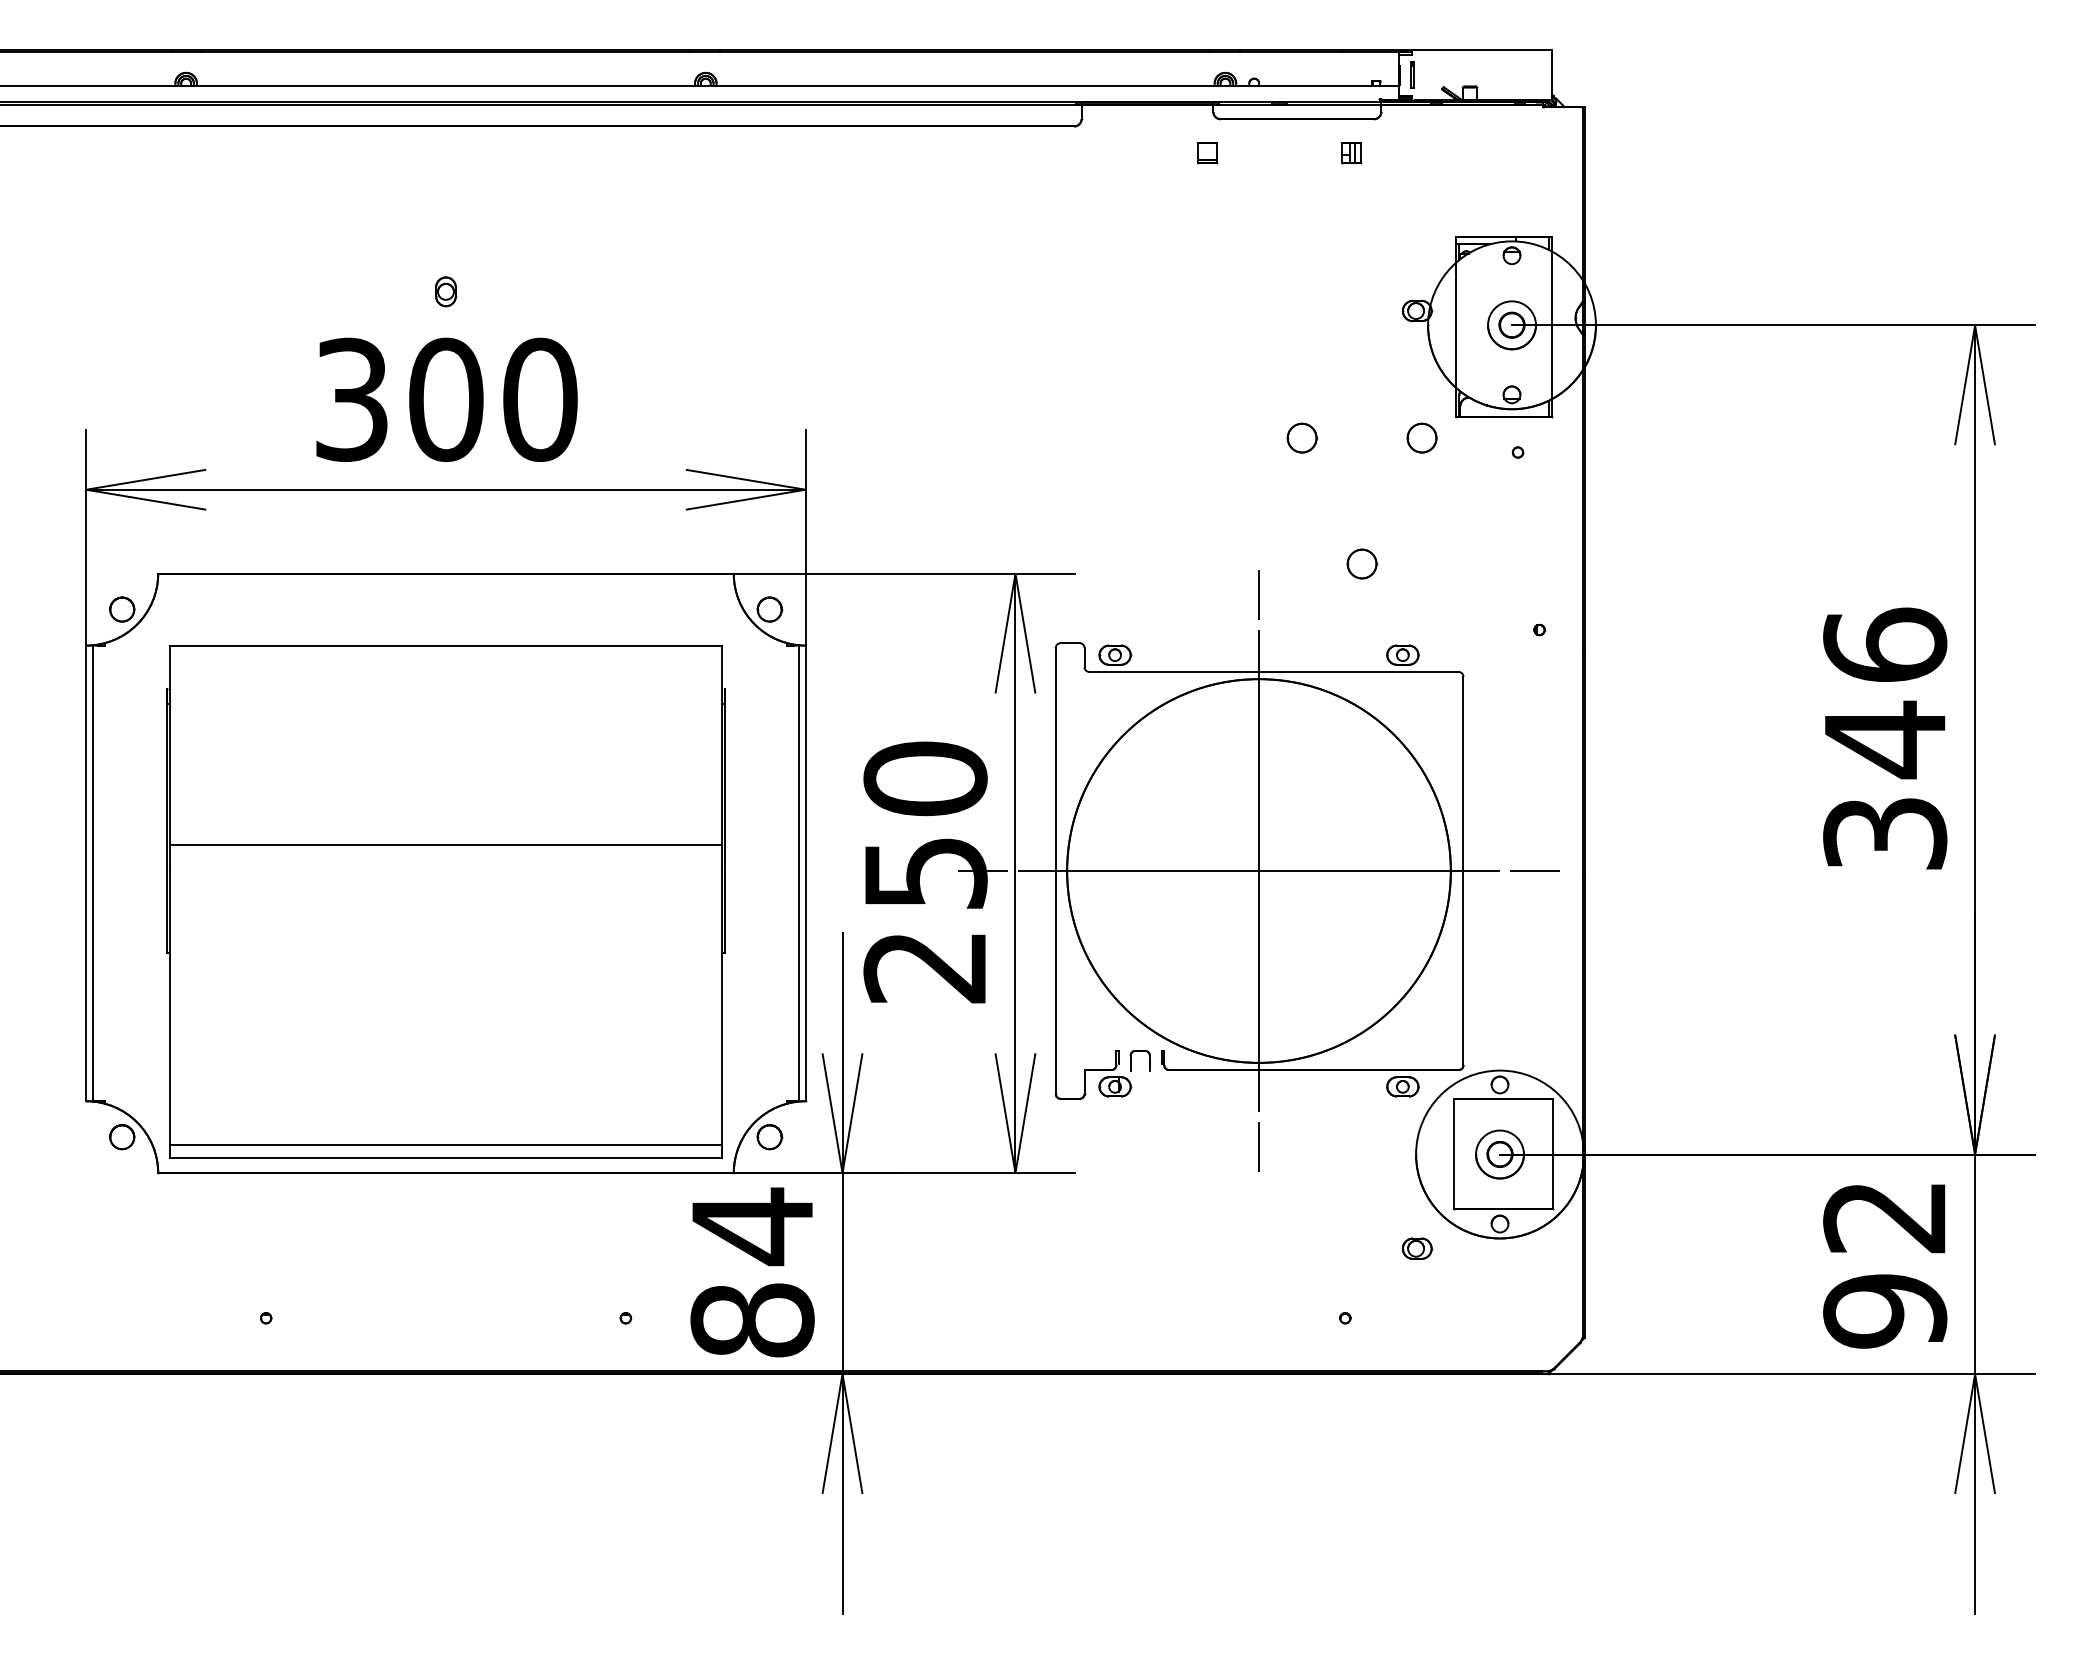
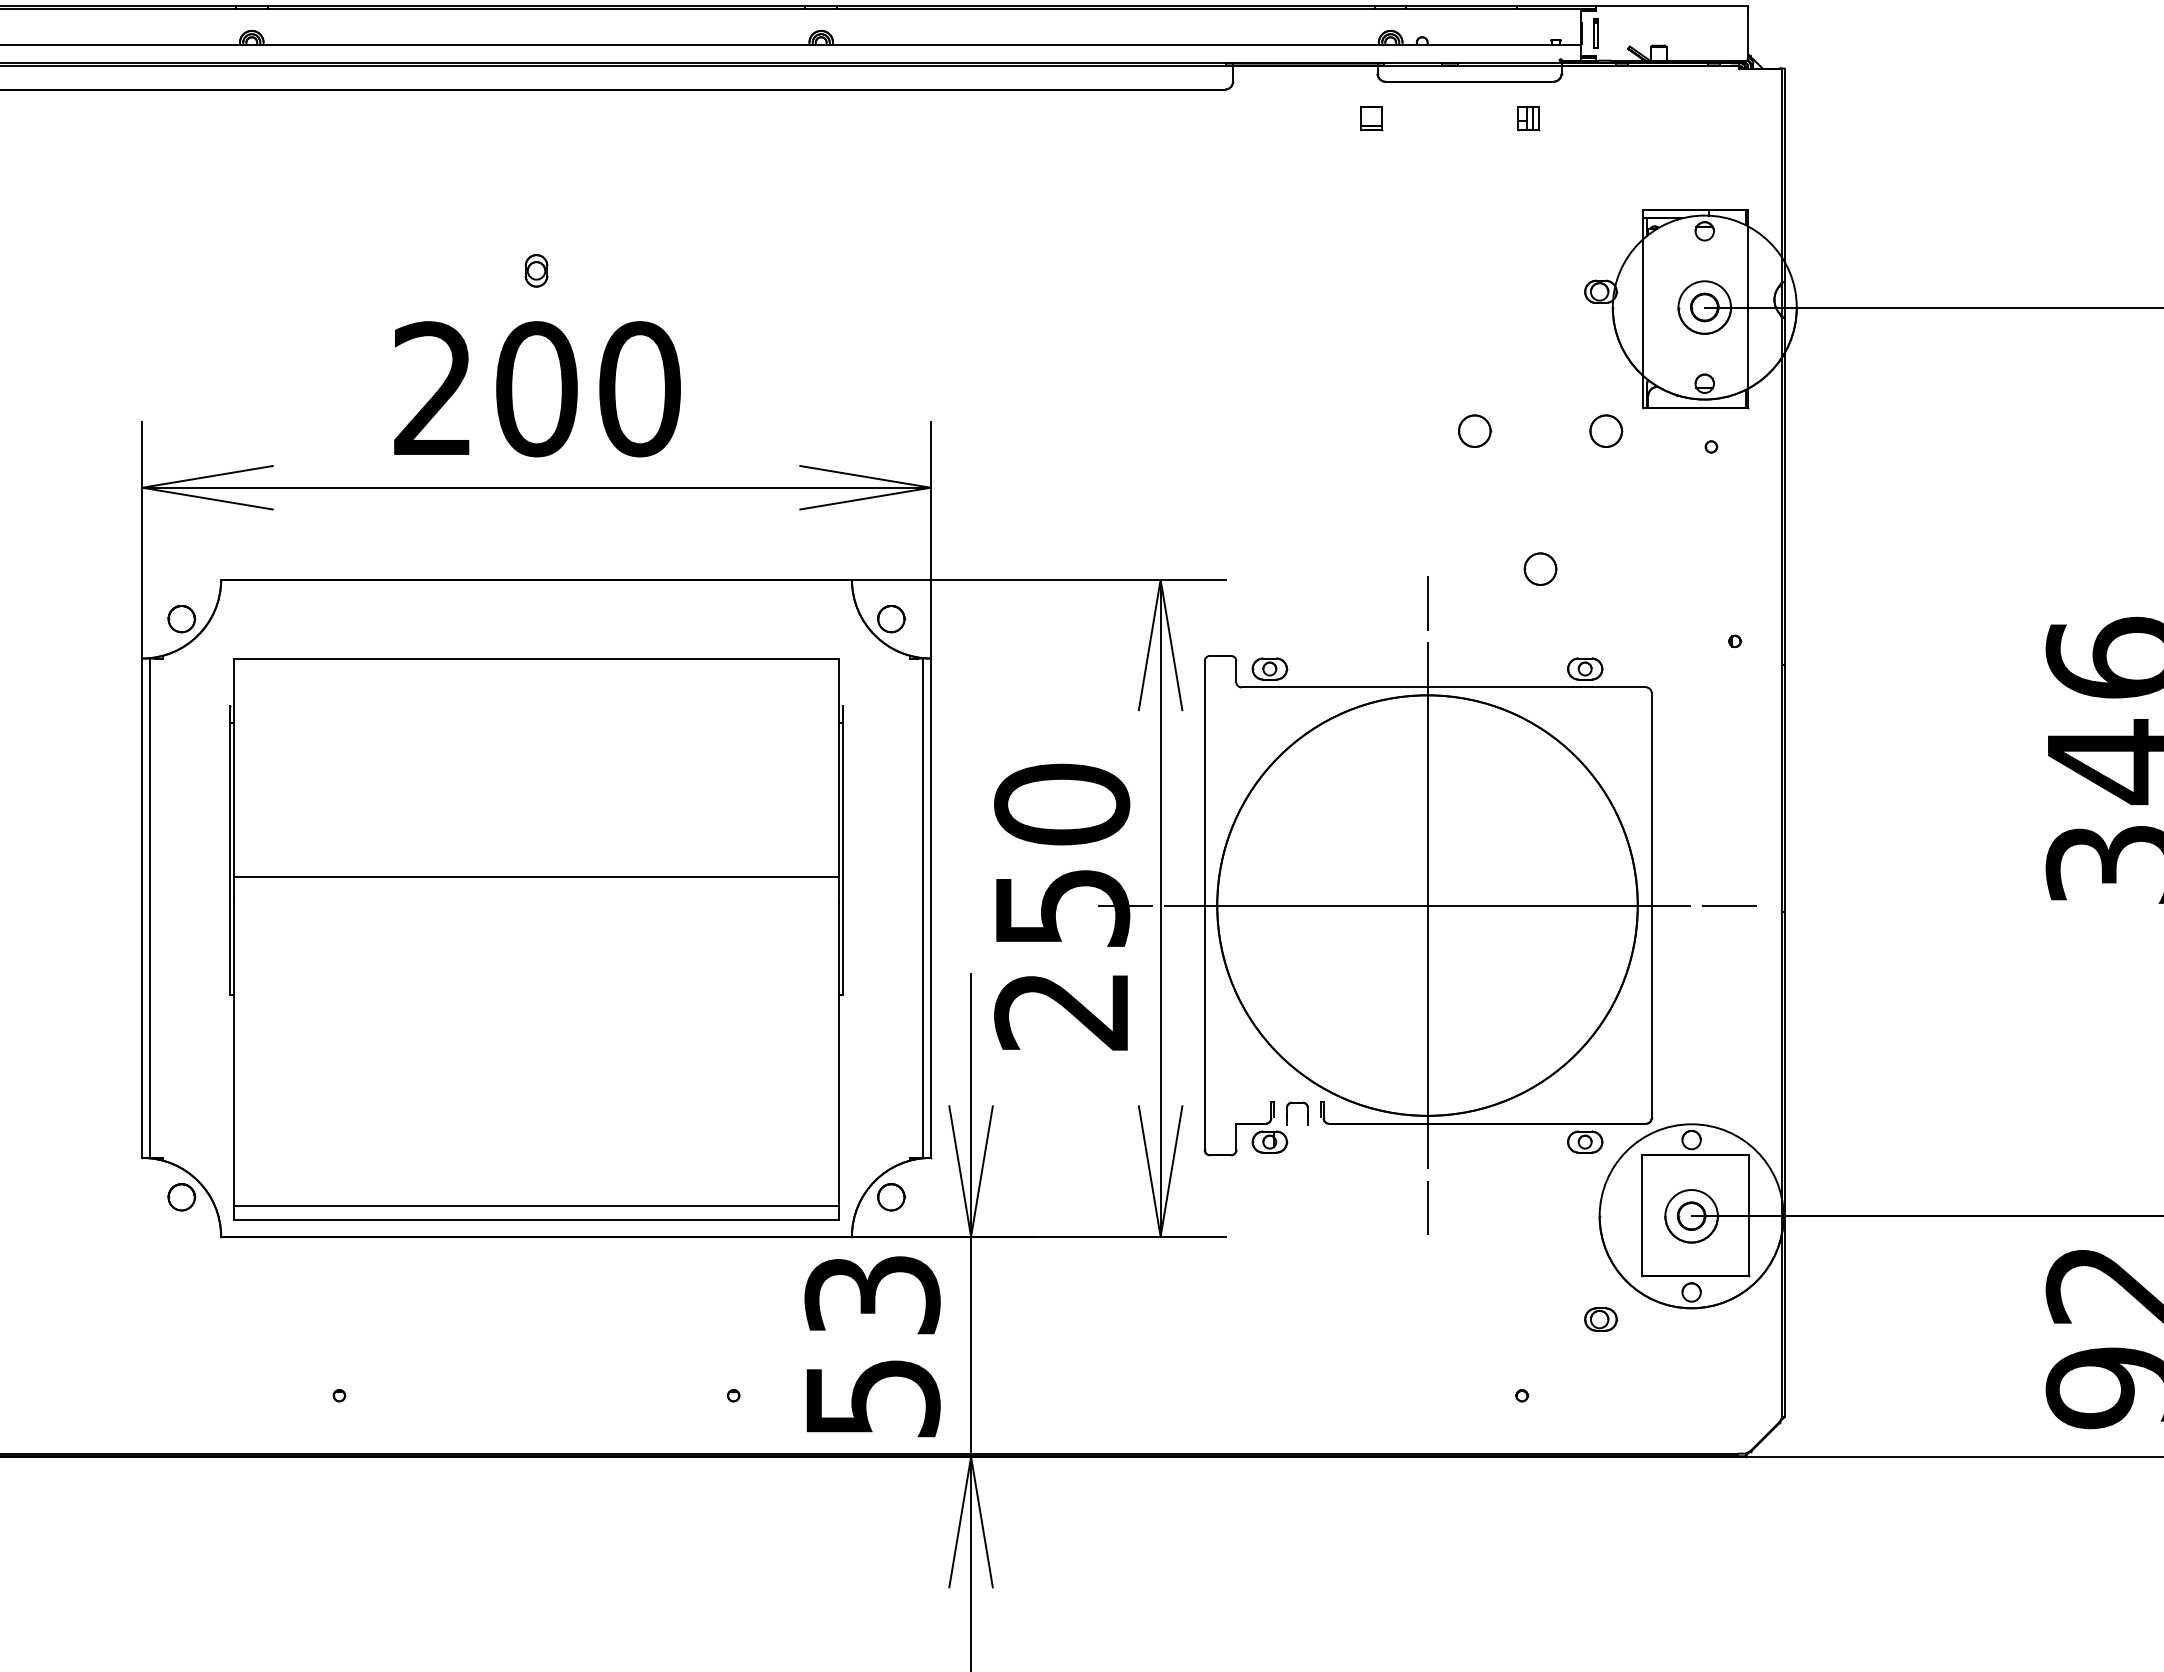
text: (351, 399) -> (432, 388), 300 -> 200
text: (752, 1272) -> (872, 1345), 84 -> 53

